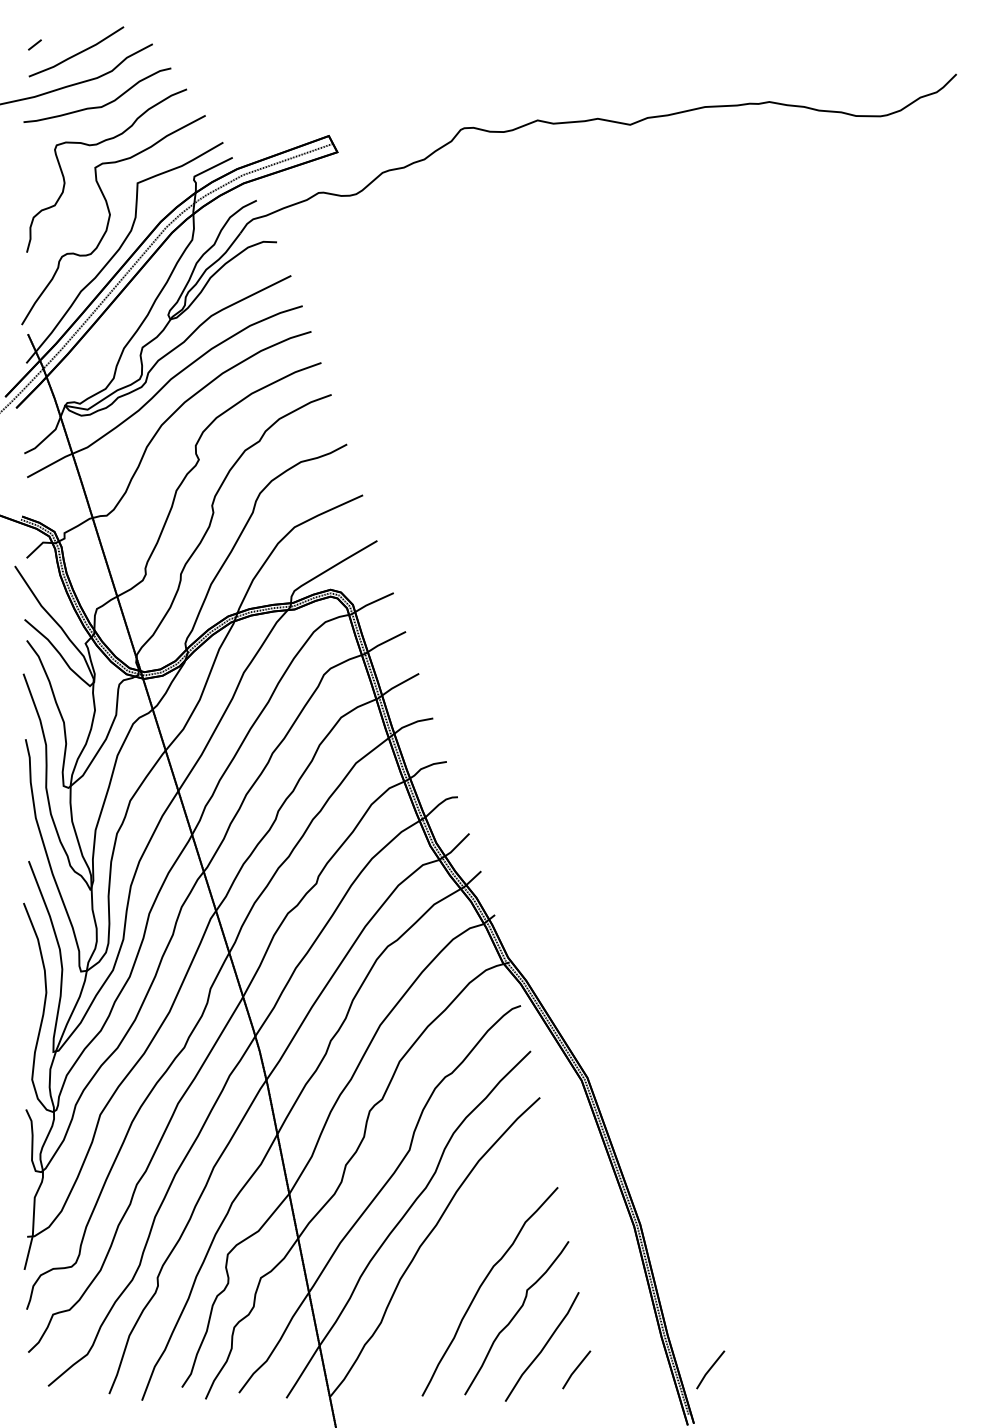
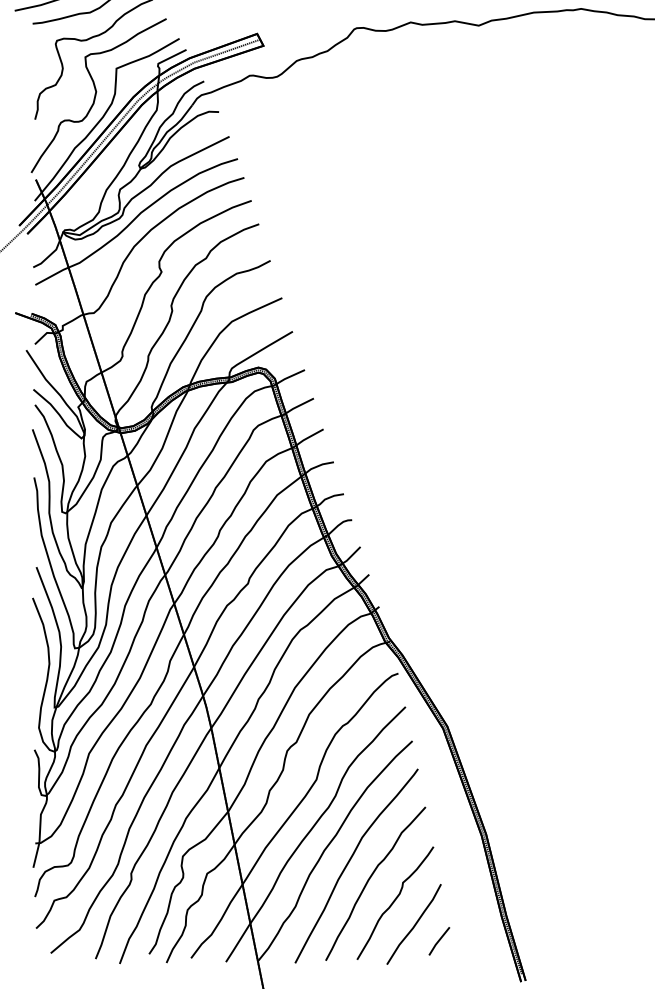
curve: (454, 1262) -> (349, 862), added
line: (710, 1369) -> (537, 941), removed

